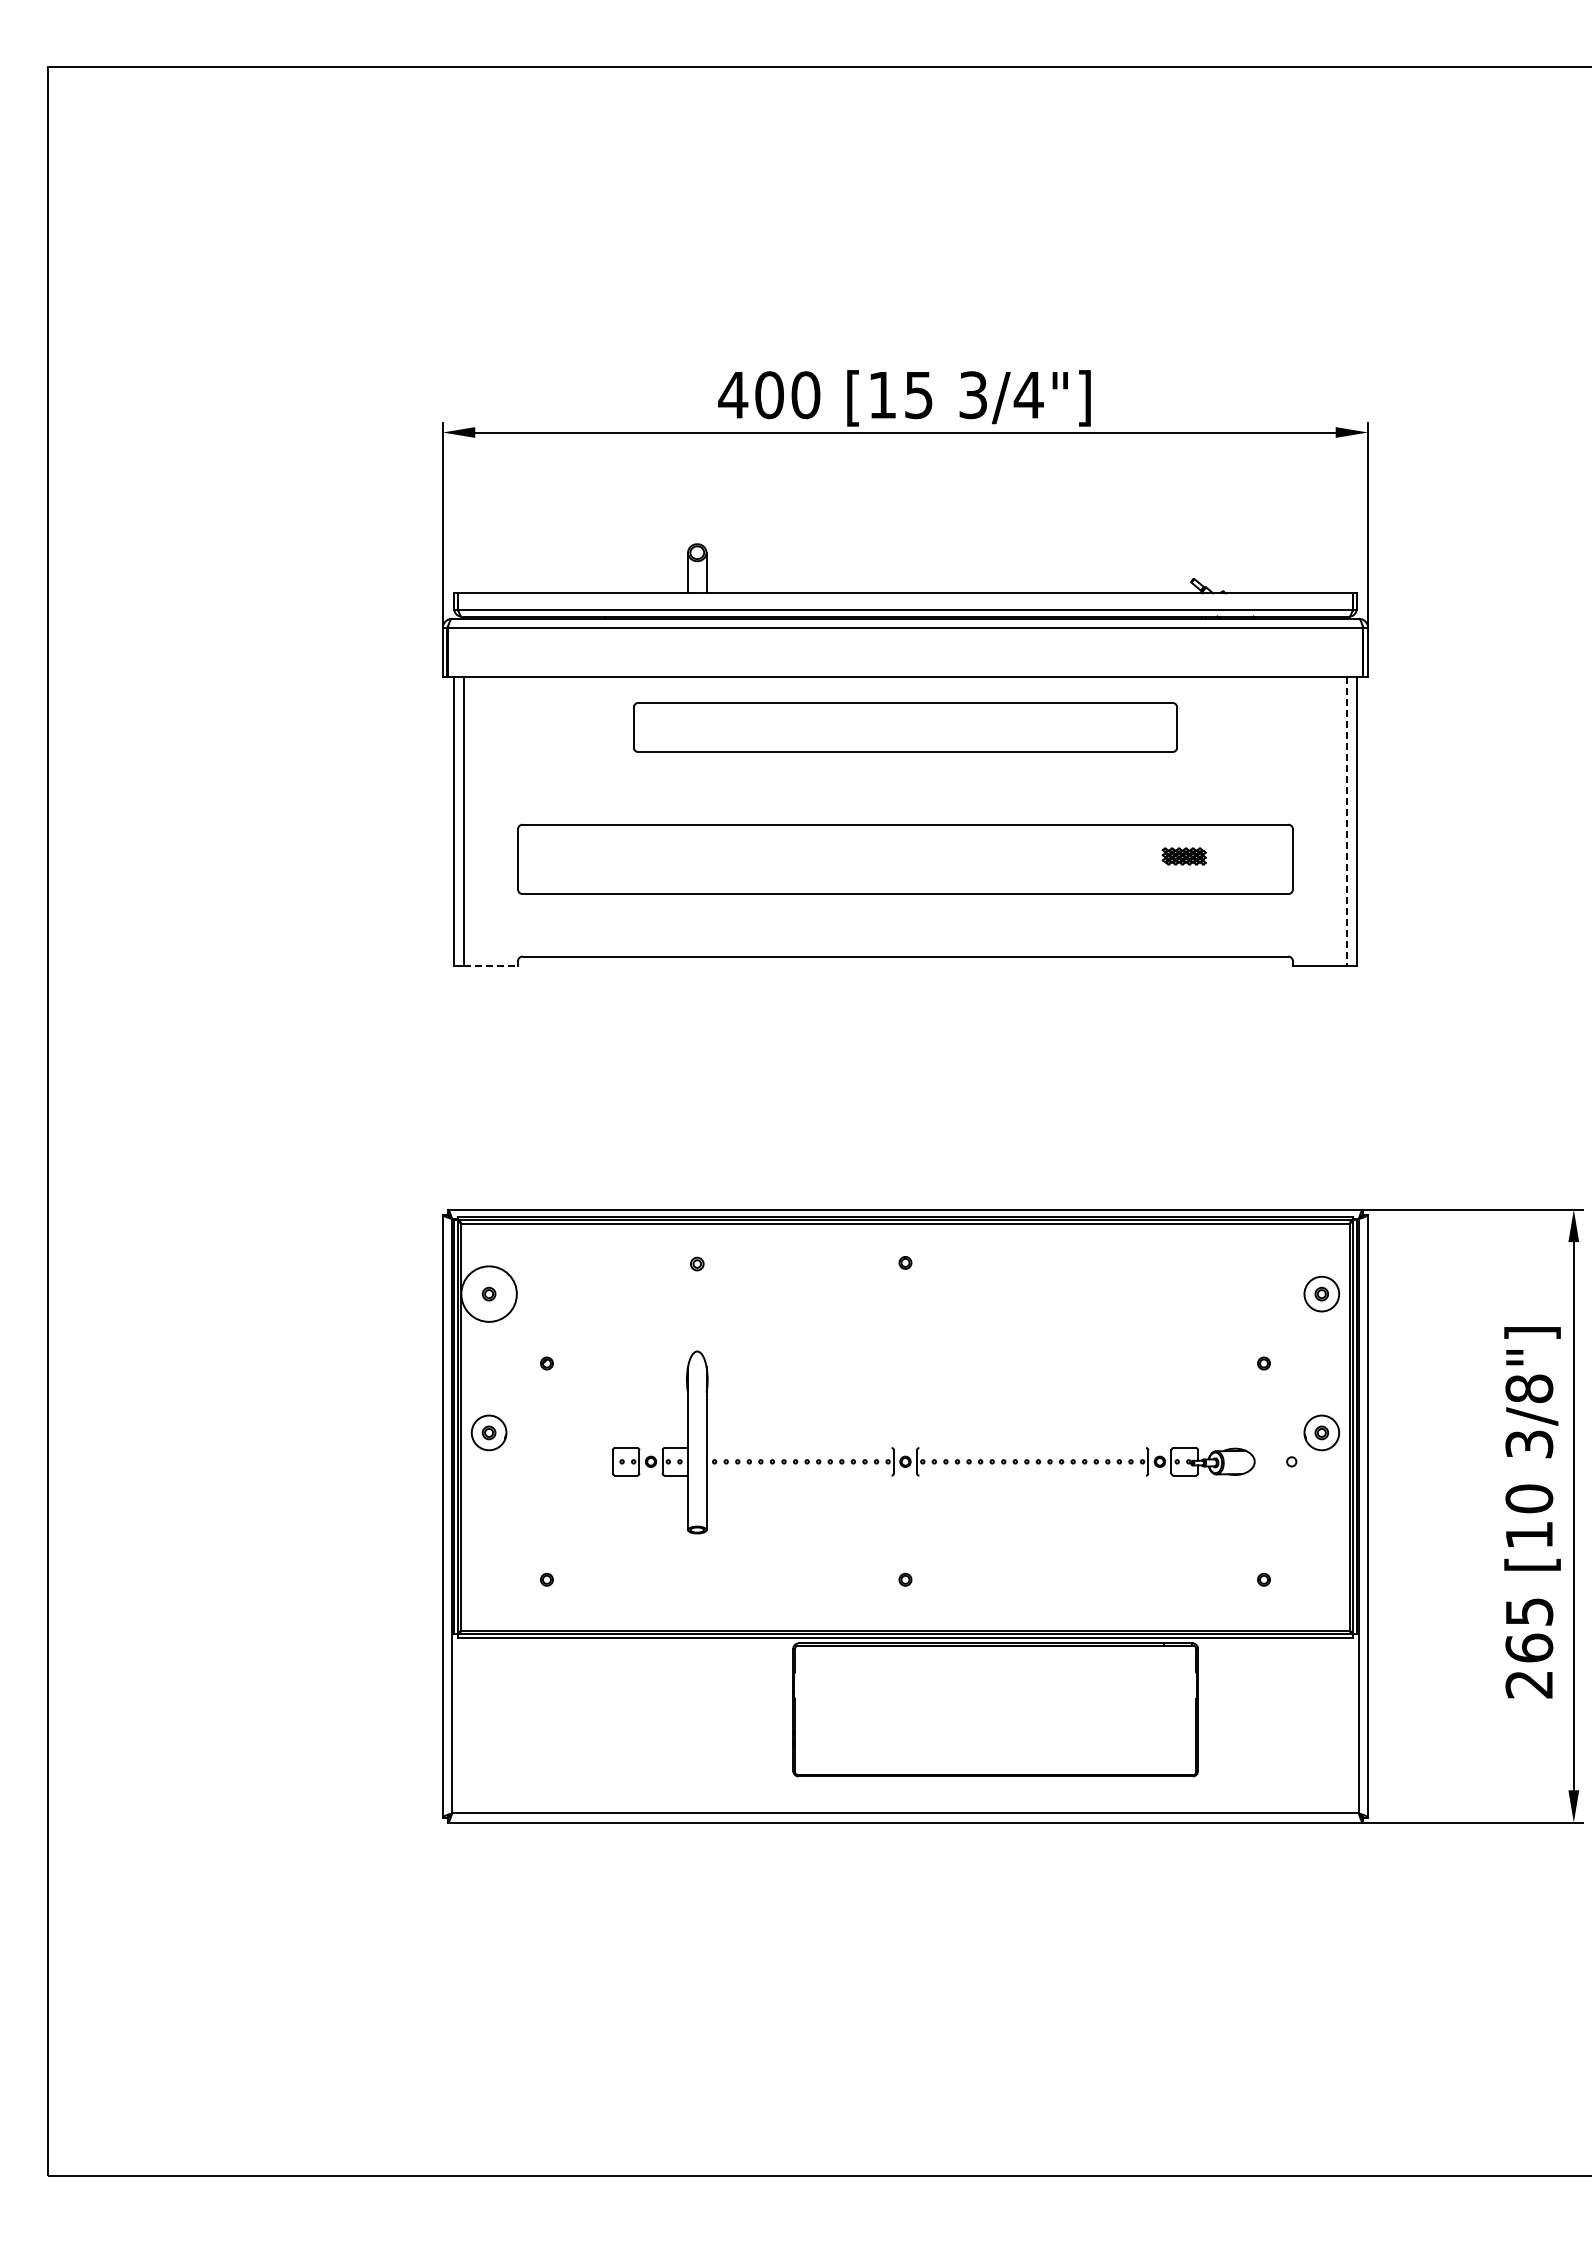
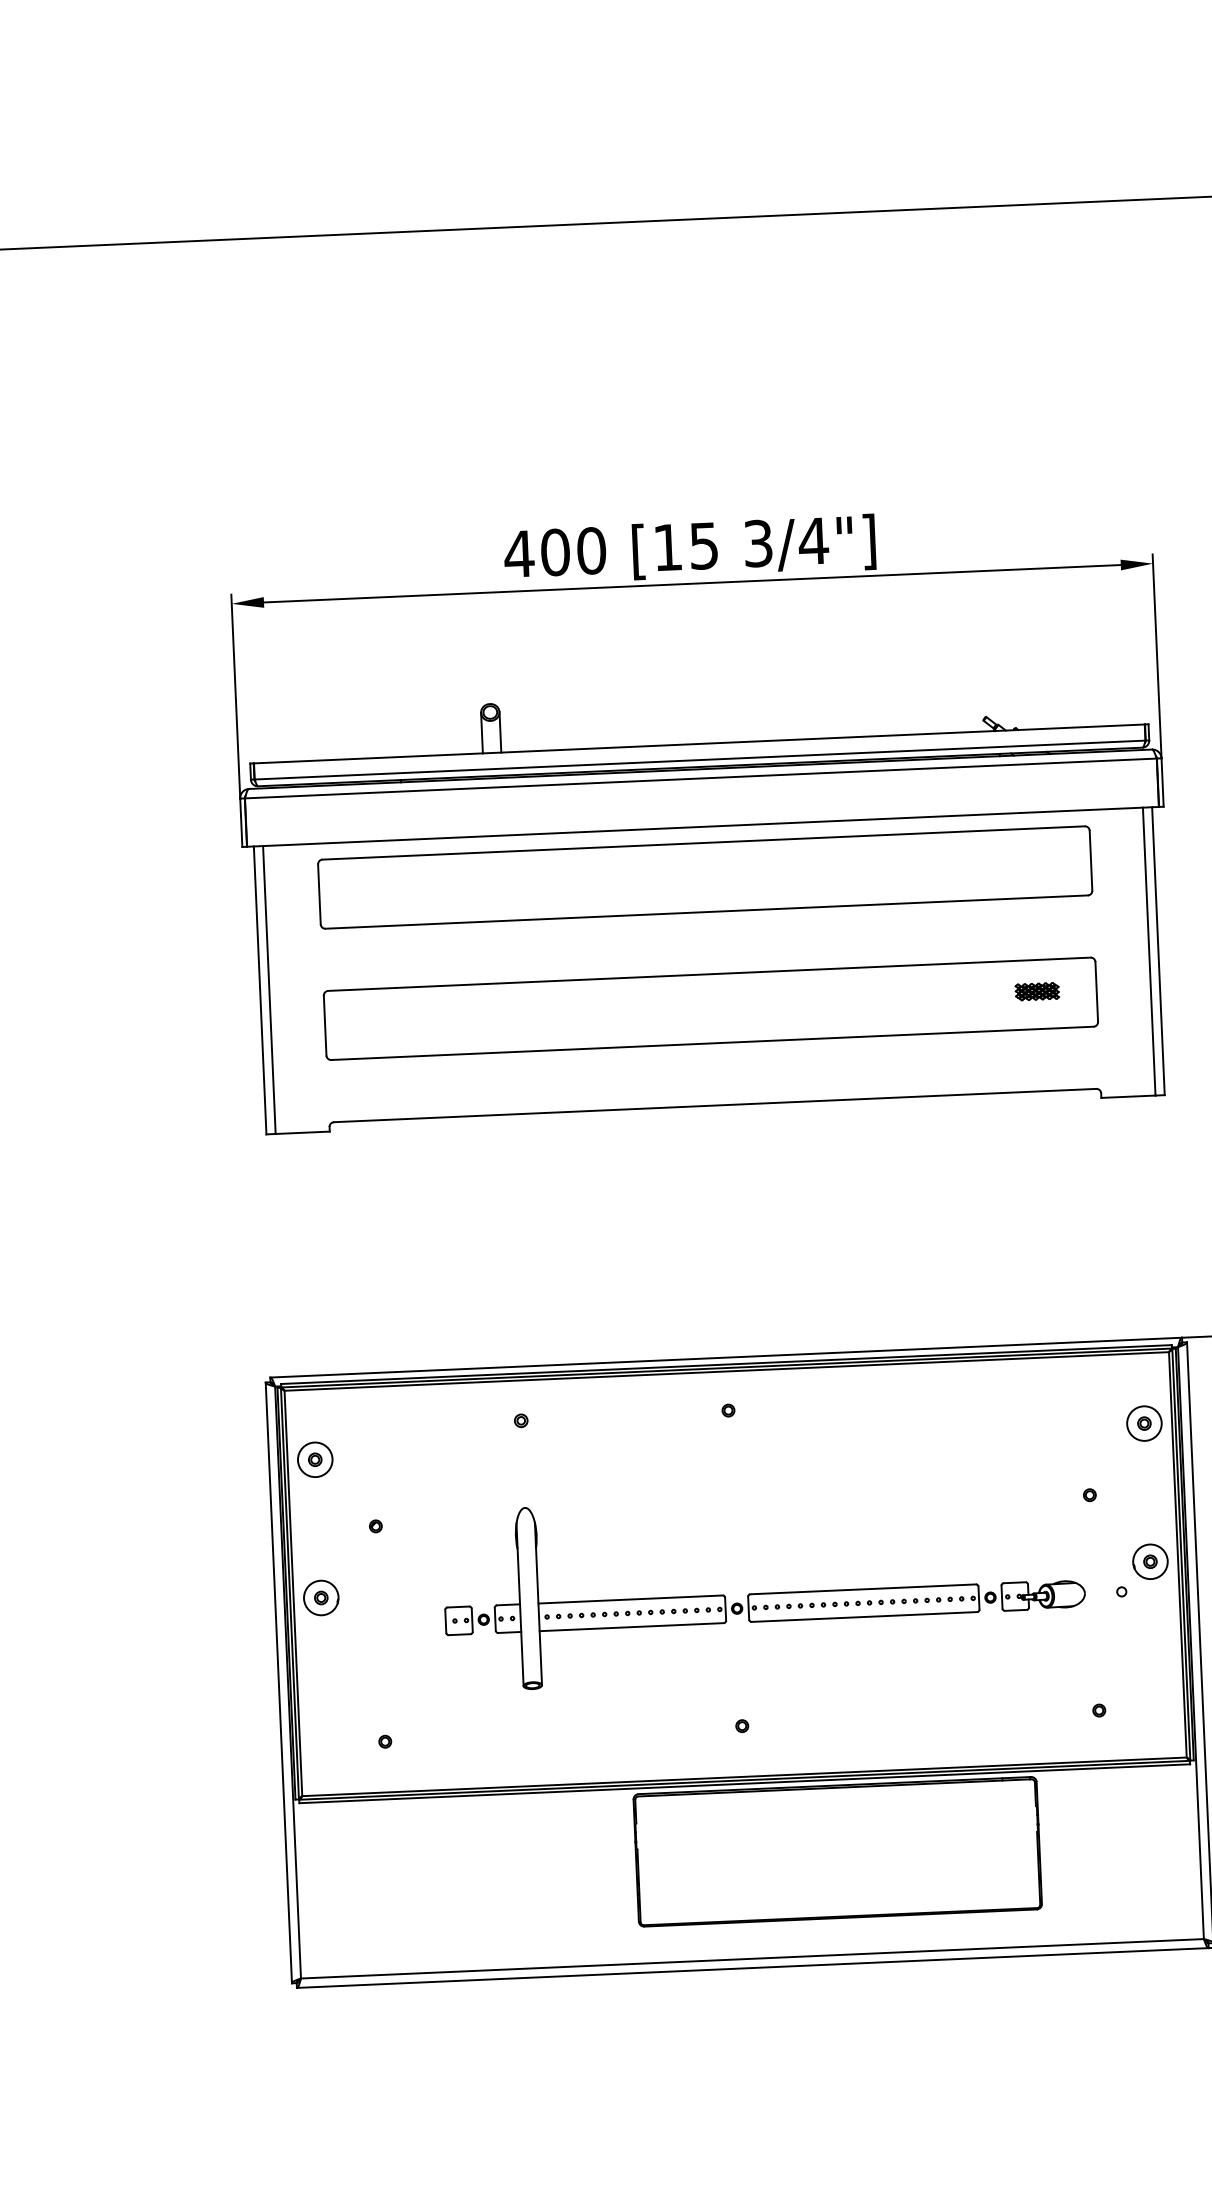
part: (905, 727) -> (705, 877), size x1.43
line: (1347, 821) -> (1149, 951), dashed -> solid
part: (1183, 856) -> (1036, 991), moved
line: (491, 965) -> (303, 1132), dashed -> solid
circle: (488, 1293) -> (314, 1459), size x0.62
line: (798, 1447) -> (629, 1599), added
line: (1032, 1447) -> (863, 1588), added
line: (798, 1475) -> (631, 1626), added
line: (1032, 1475) -> (864, 1616), added

